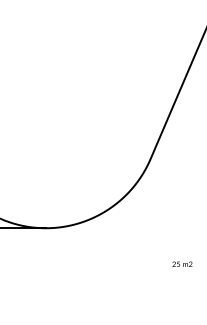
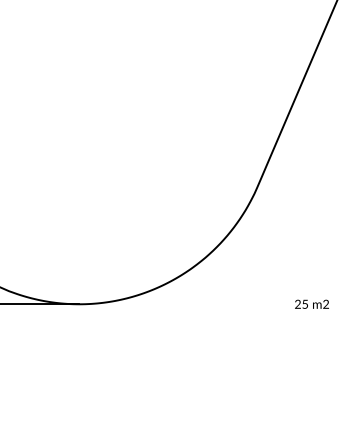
text: (182, 263) -> (312, 303), moved

